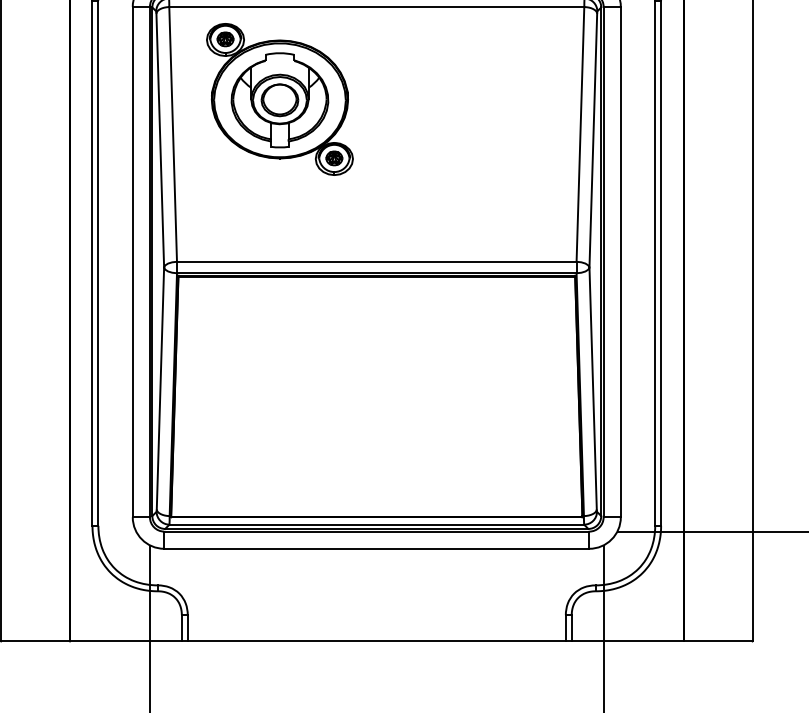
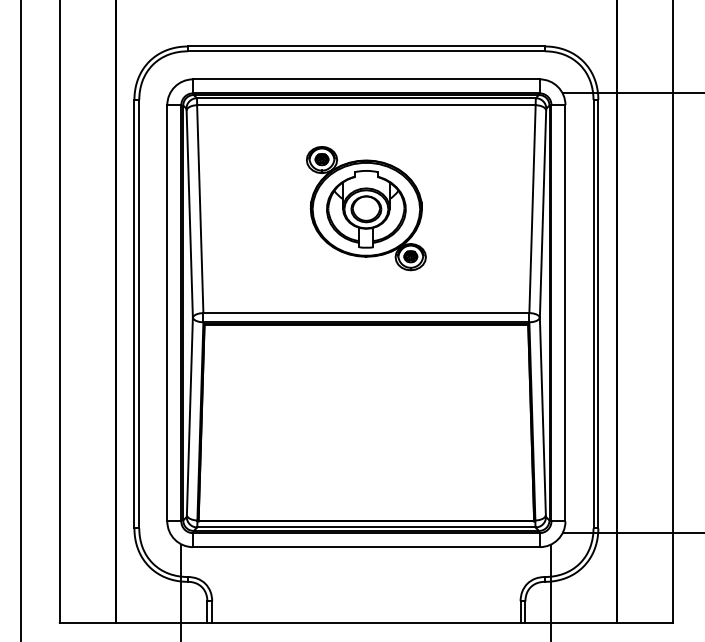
part: (280, 99) -> (366, 208), moved

